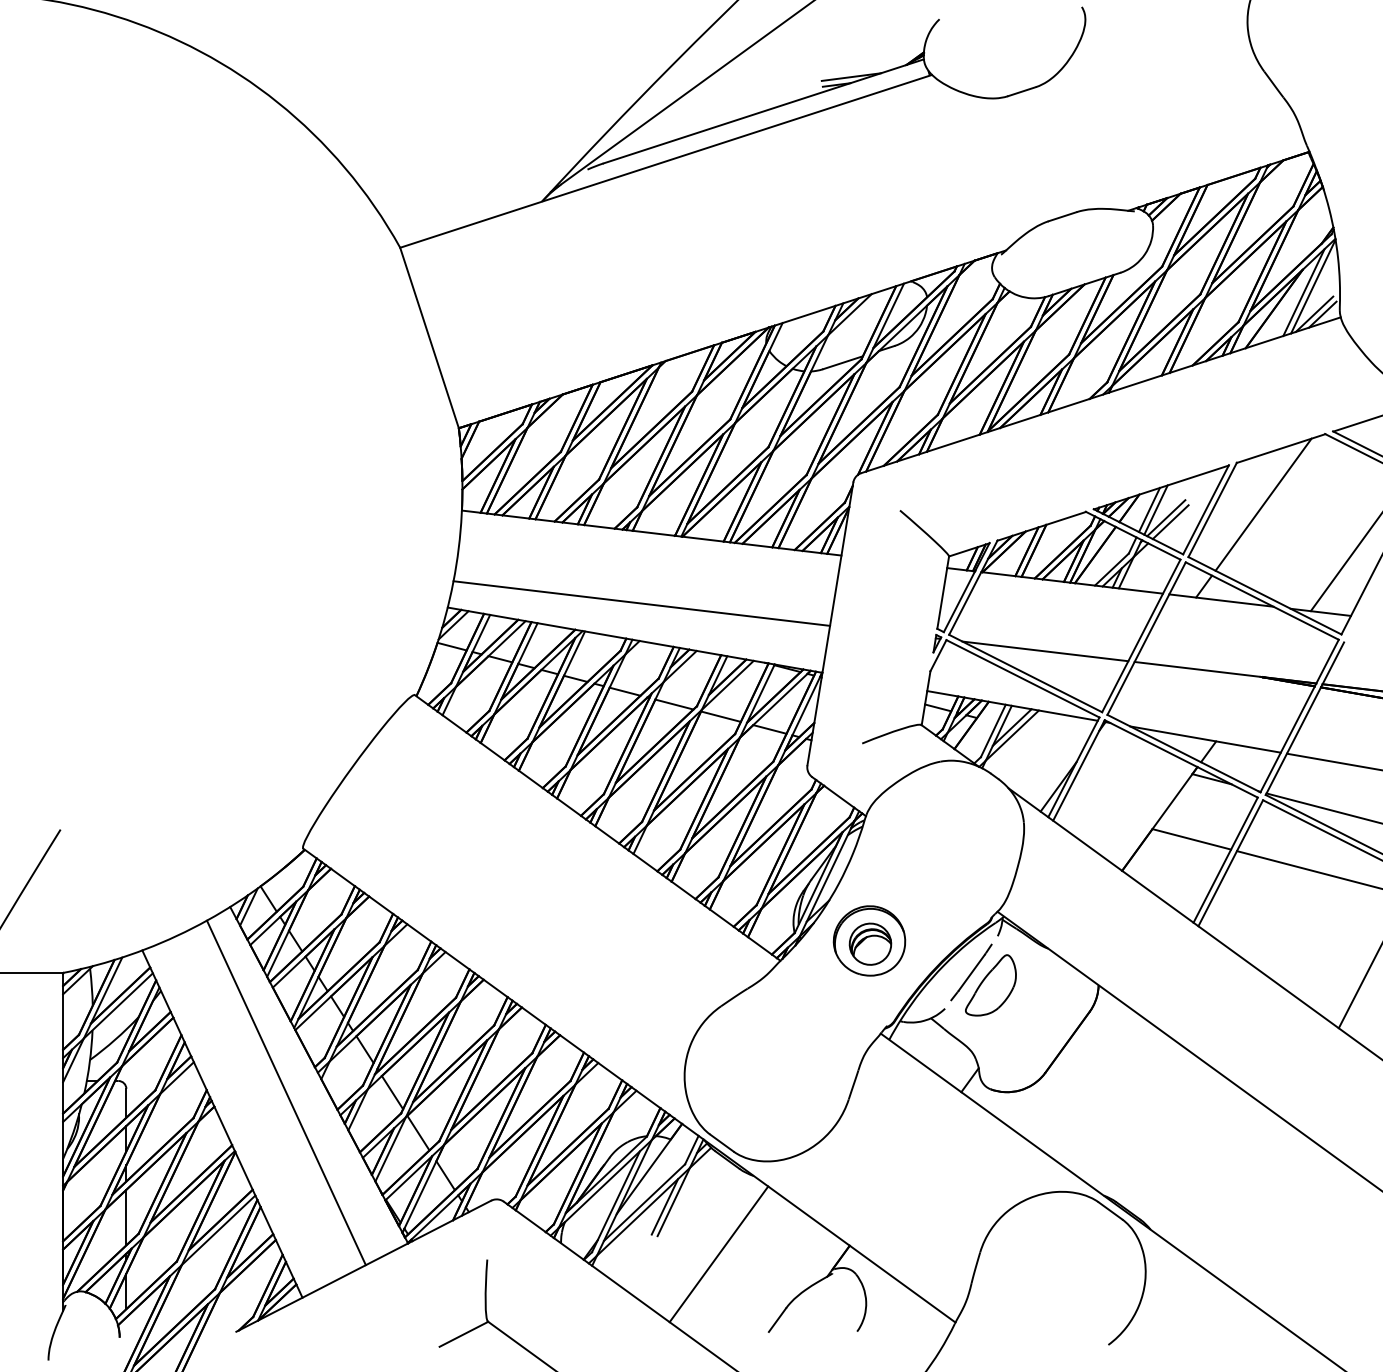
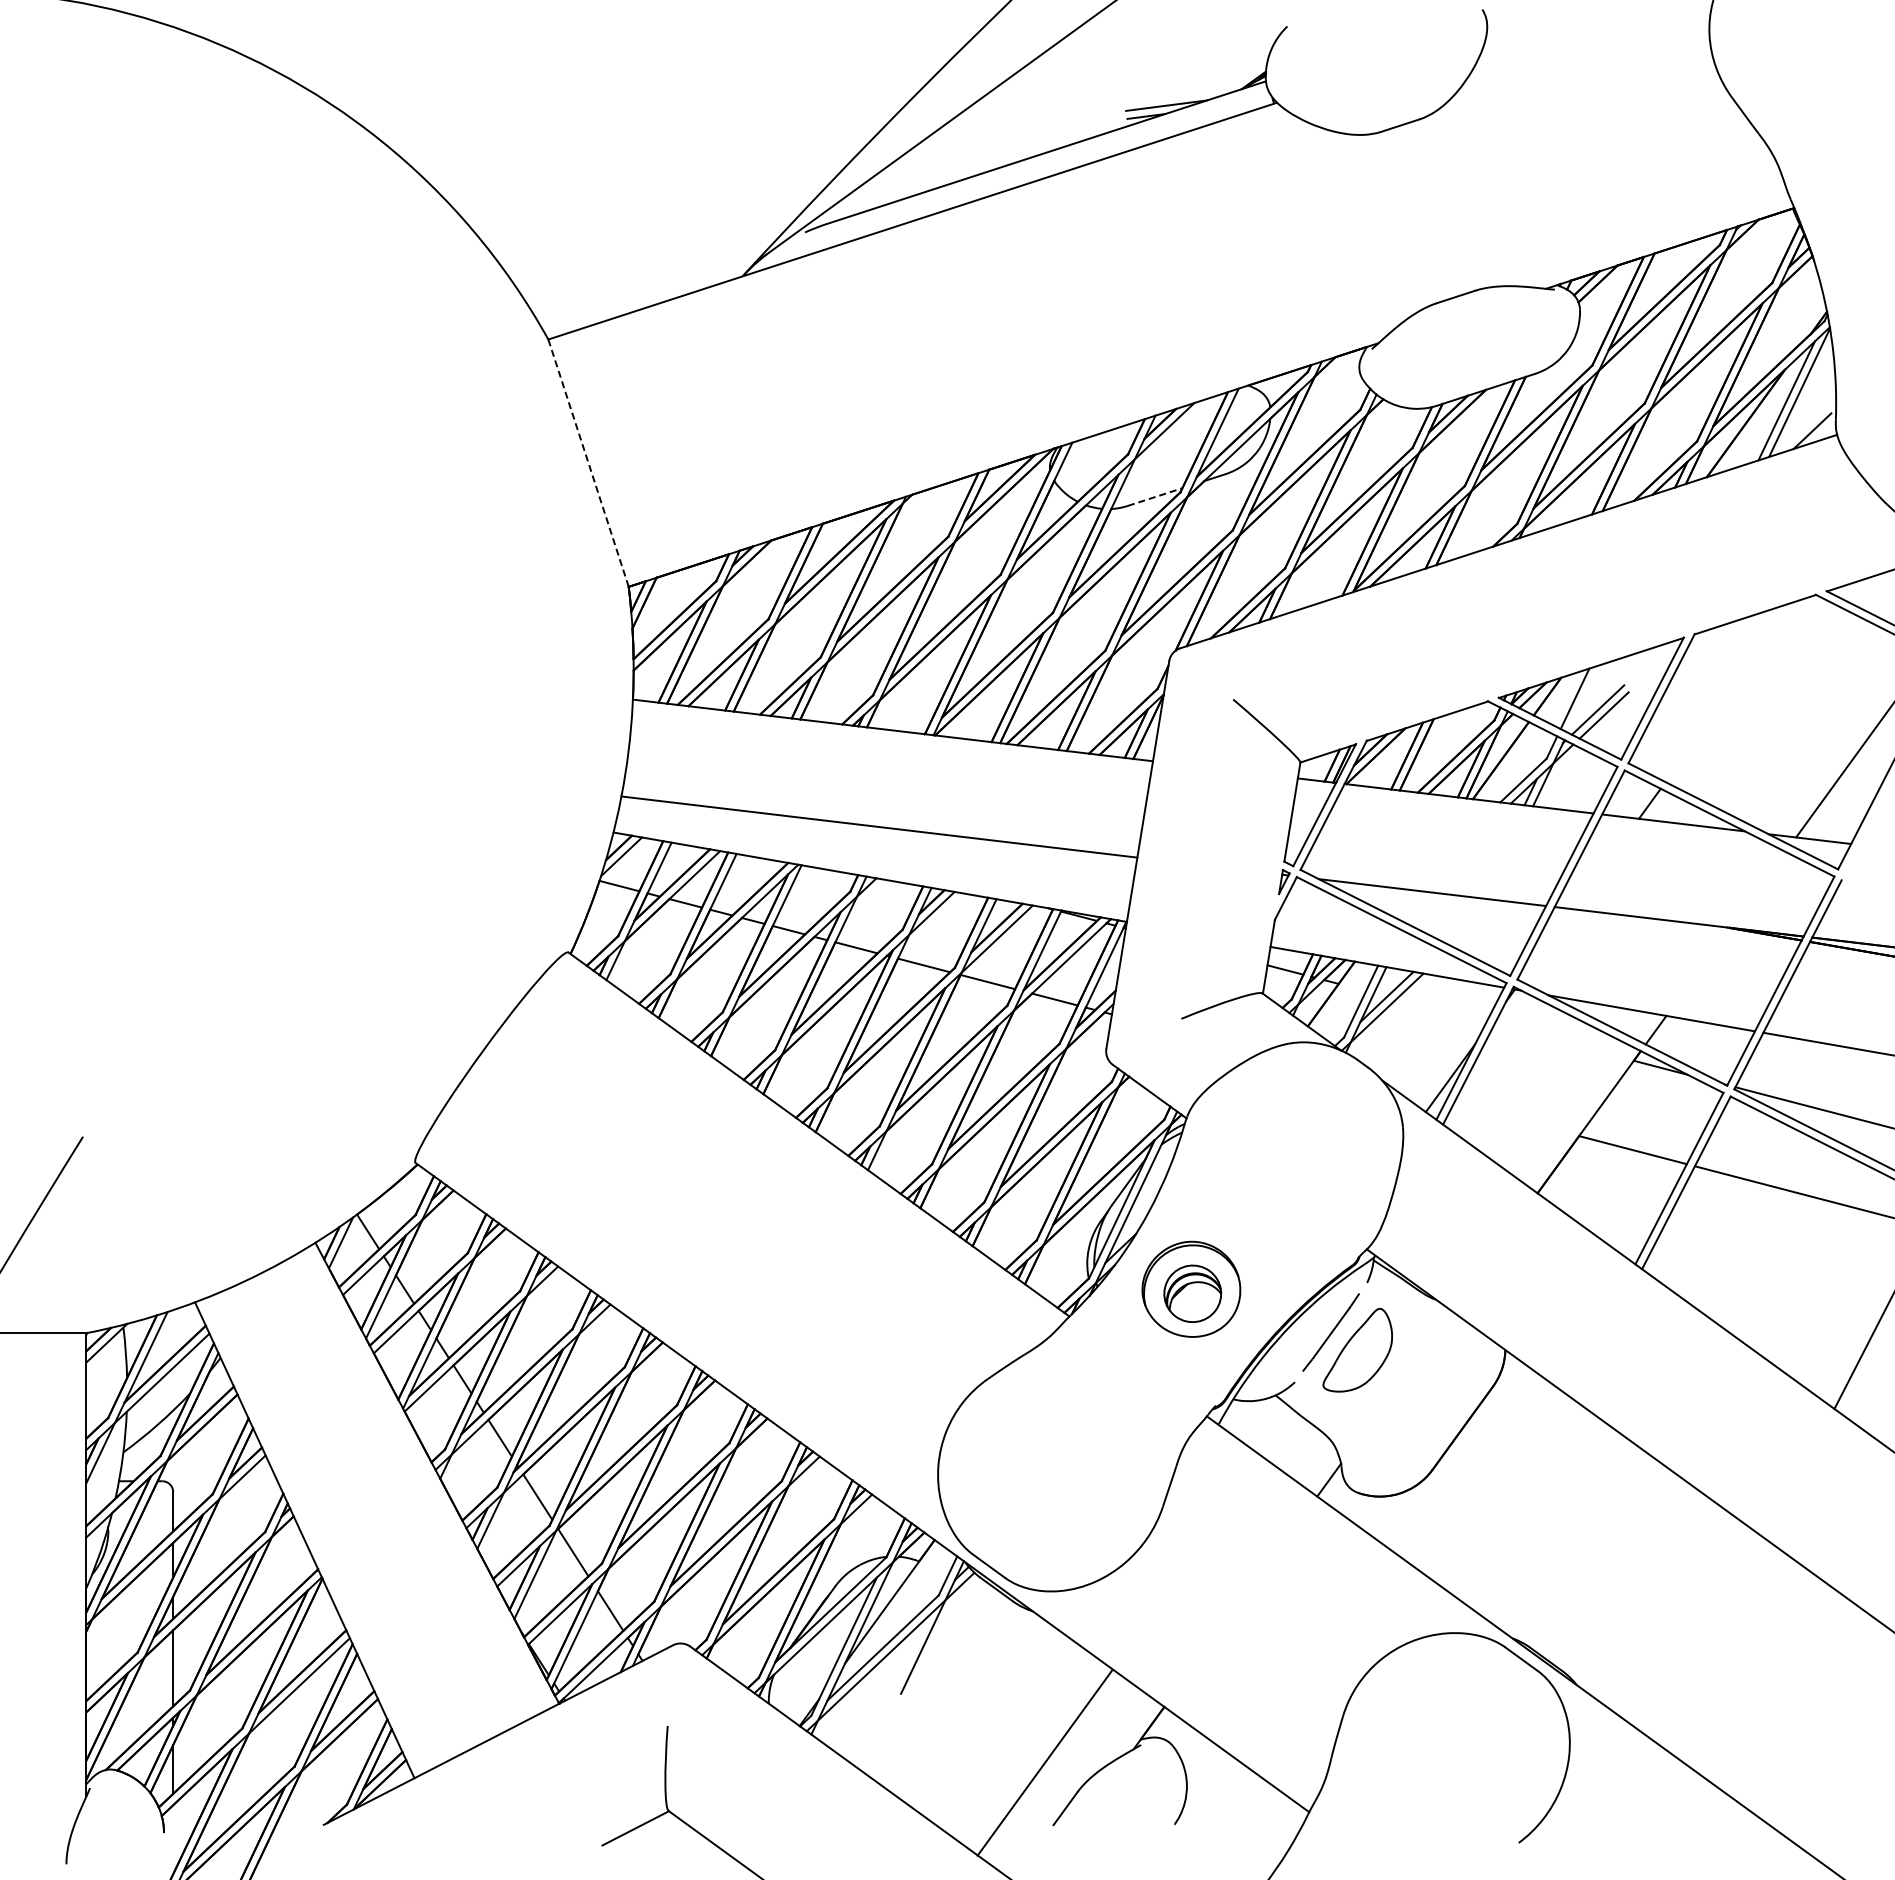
line: (1314, 314) -> (1800, 430), removed
line: (429, 337) -> (588, 462), solid -> dashed
line: (843, 363) -> (1155, 497), solid -> dashed
line: (1263, 504) -> (1731, 691), removed
line: (1155, 509) -> (1583, 698), removed
line: (286, 1092) -> (392, 1497), removed
line: (665, 1206) -> (911, 1653), removed
line: (718, 1254) -> (1044, 1762), moved

